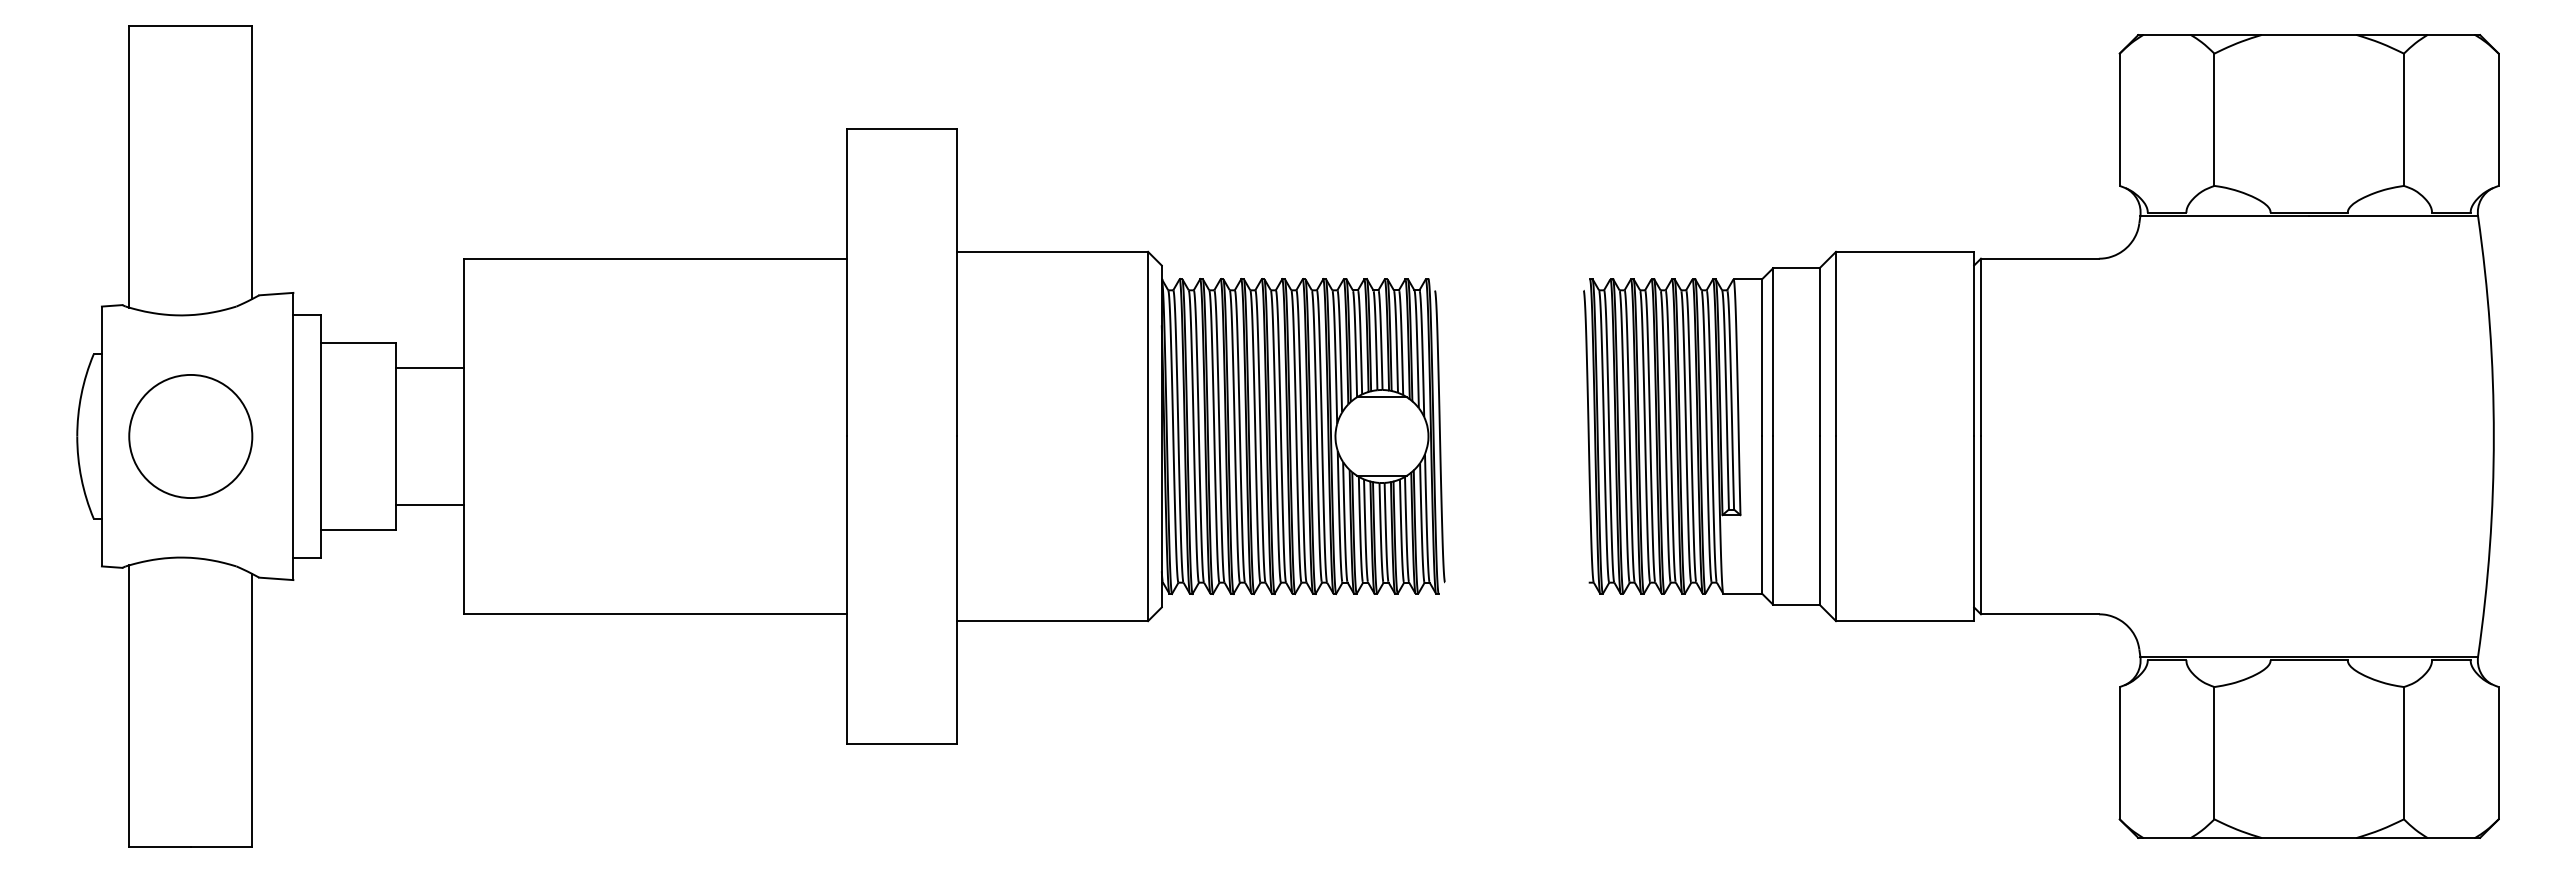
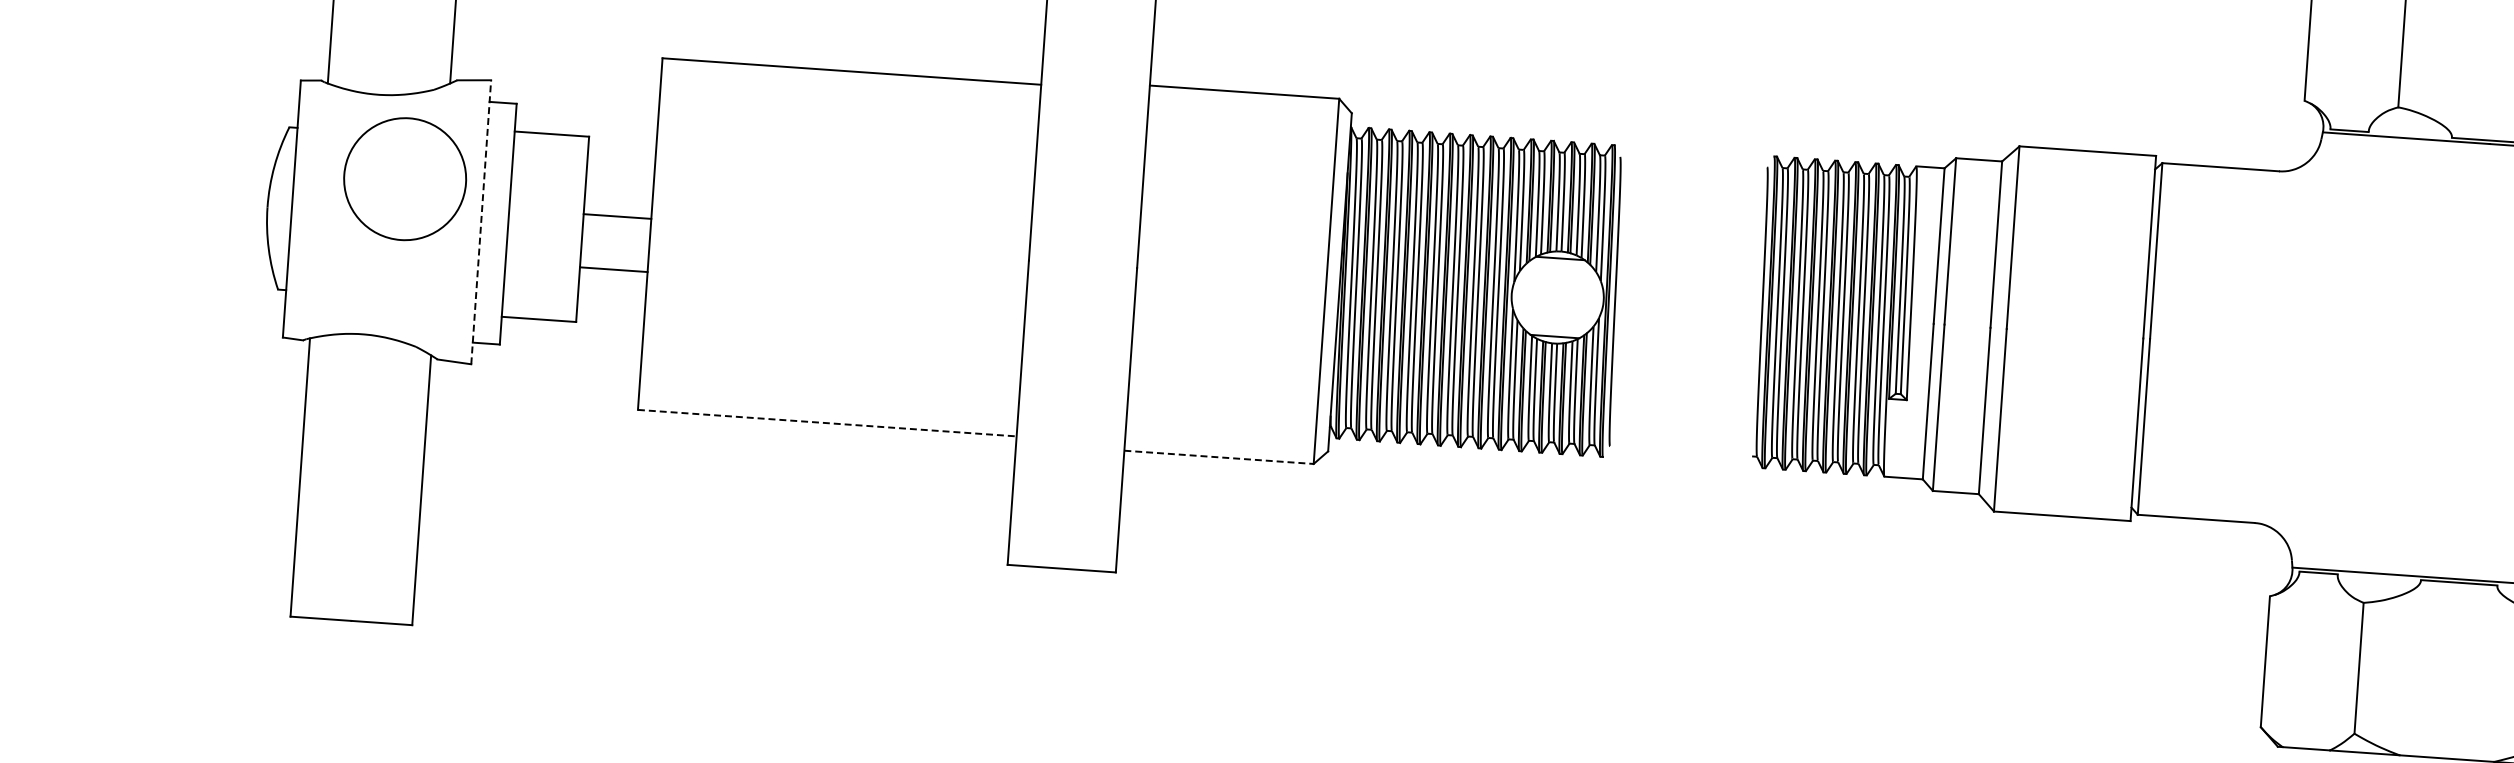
line: (429, 368) -> (616, 216), moved
circle: (190, 436) -> (404, 179), moved
line: (293, 436) -> (481, 222), solid -> dashed
line: (429, 504) -> (613, 269), moved
line: (656, 614) -> (828, 423), solid -> dashed
line: (1052, 621) -> (1219, 457), solid -> dashed

